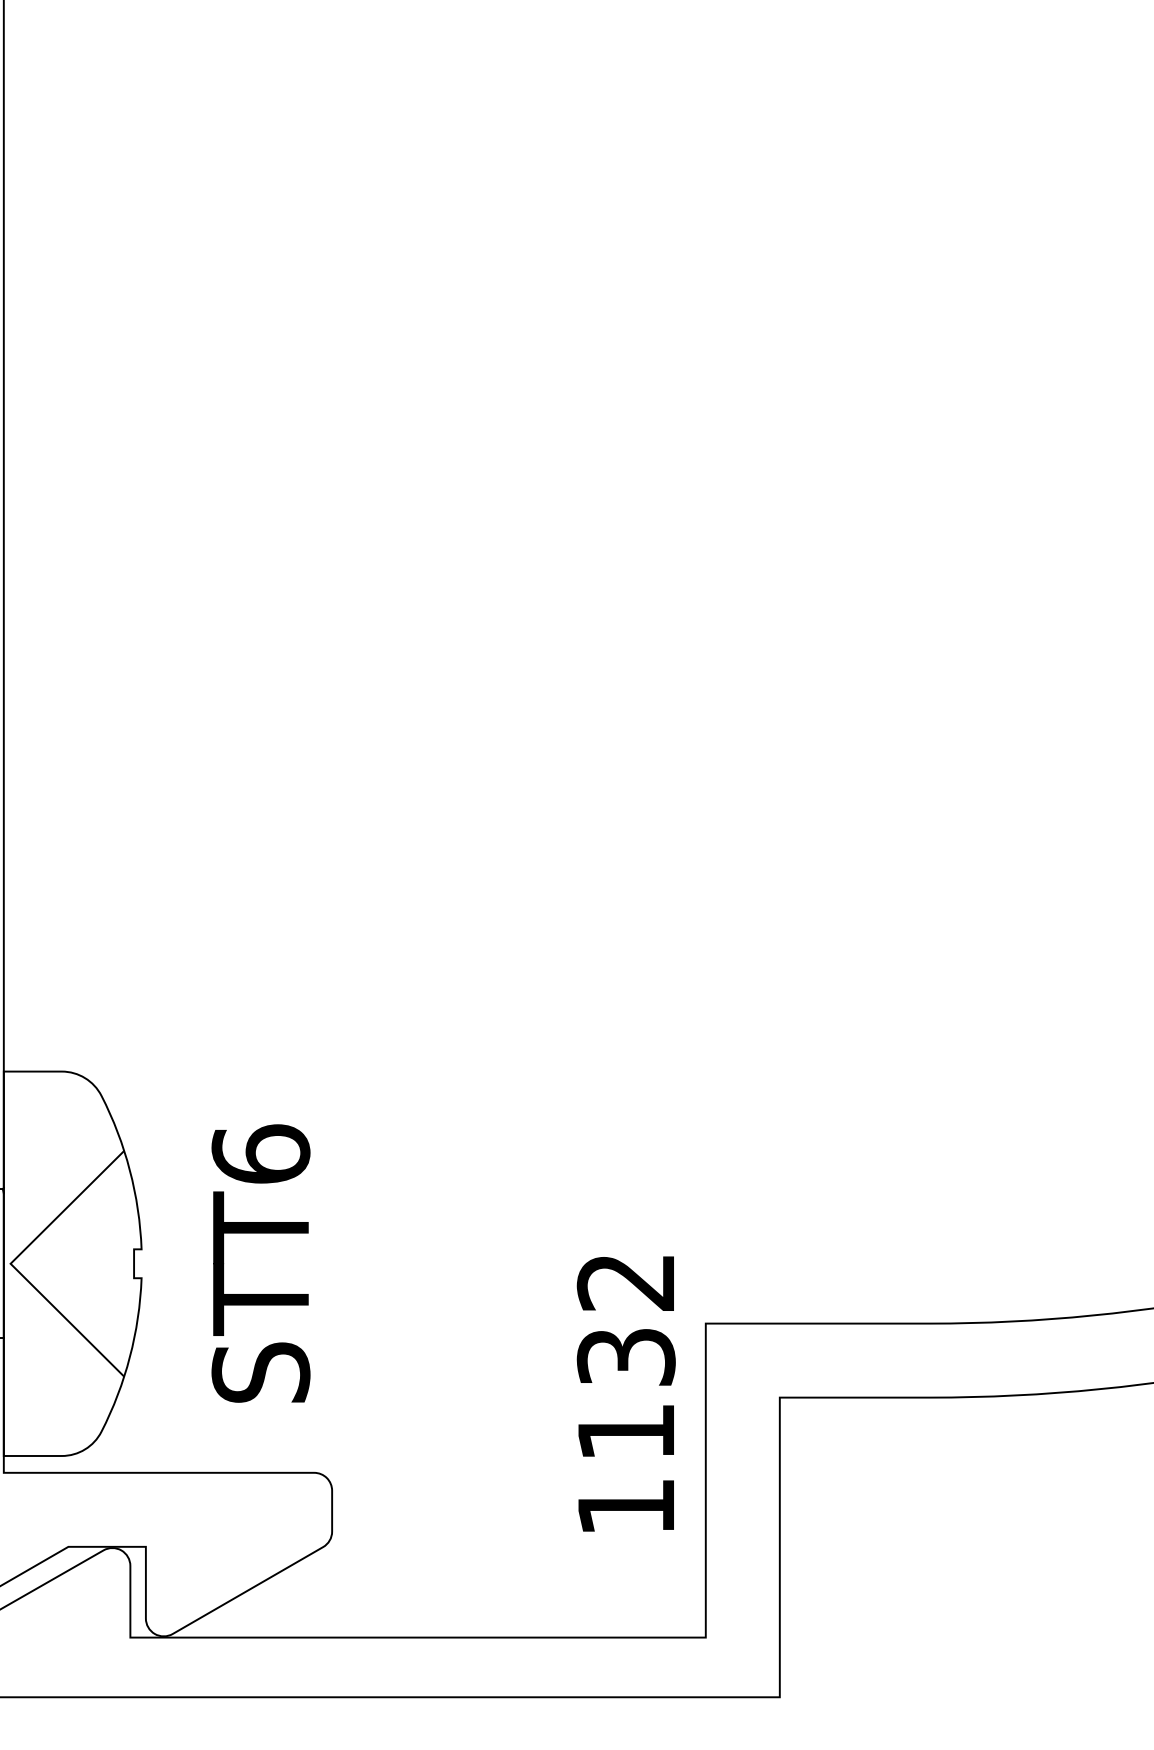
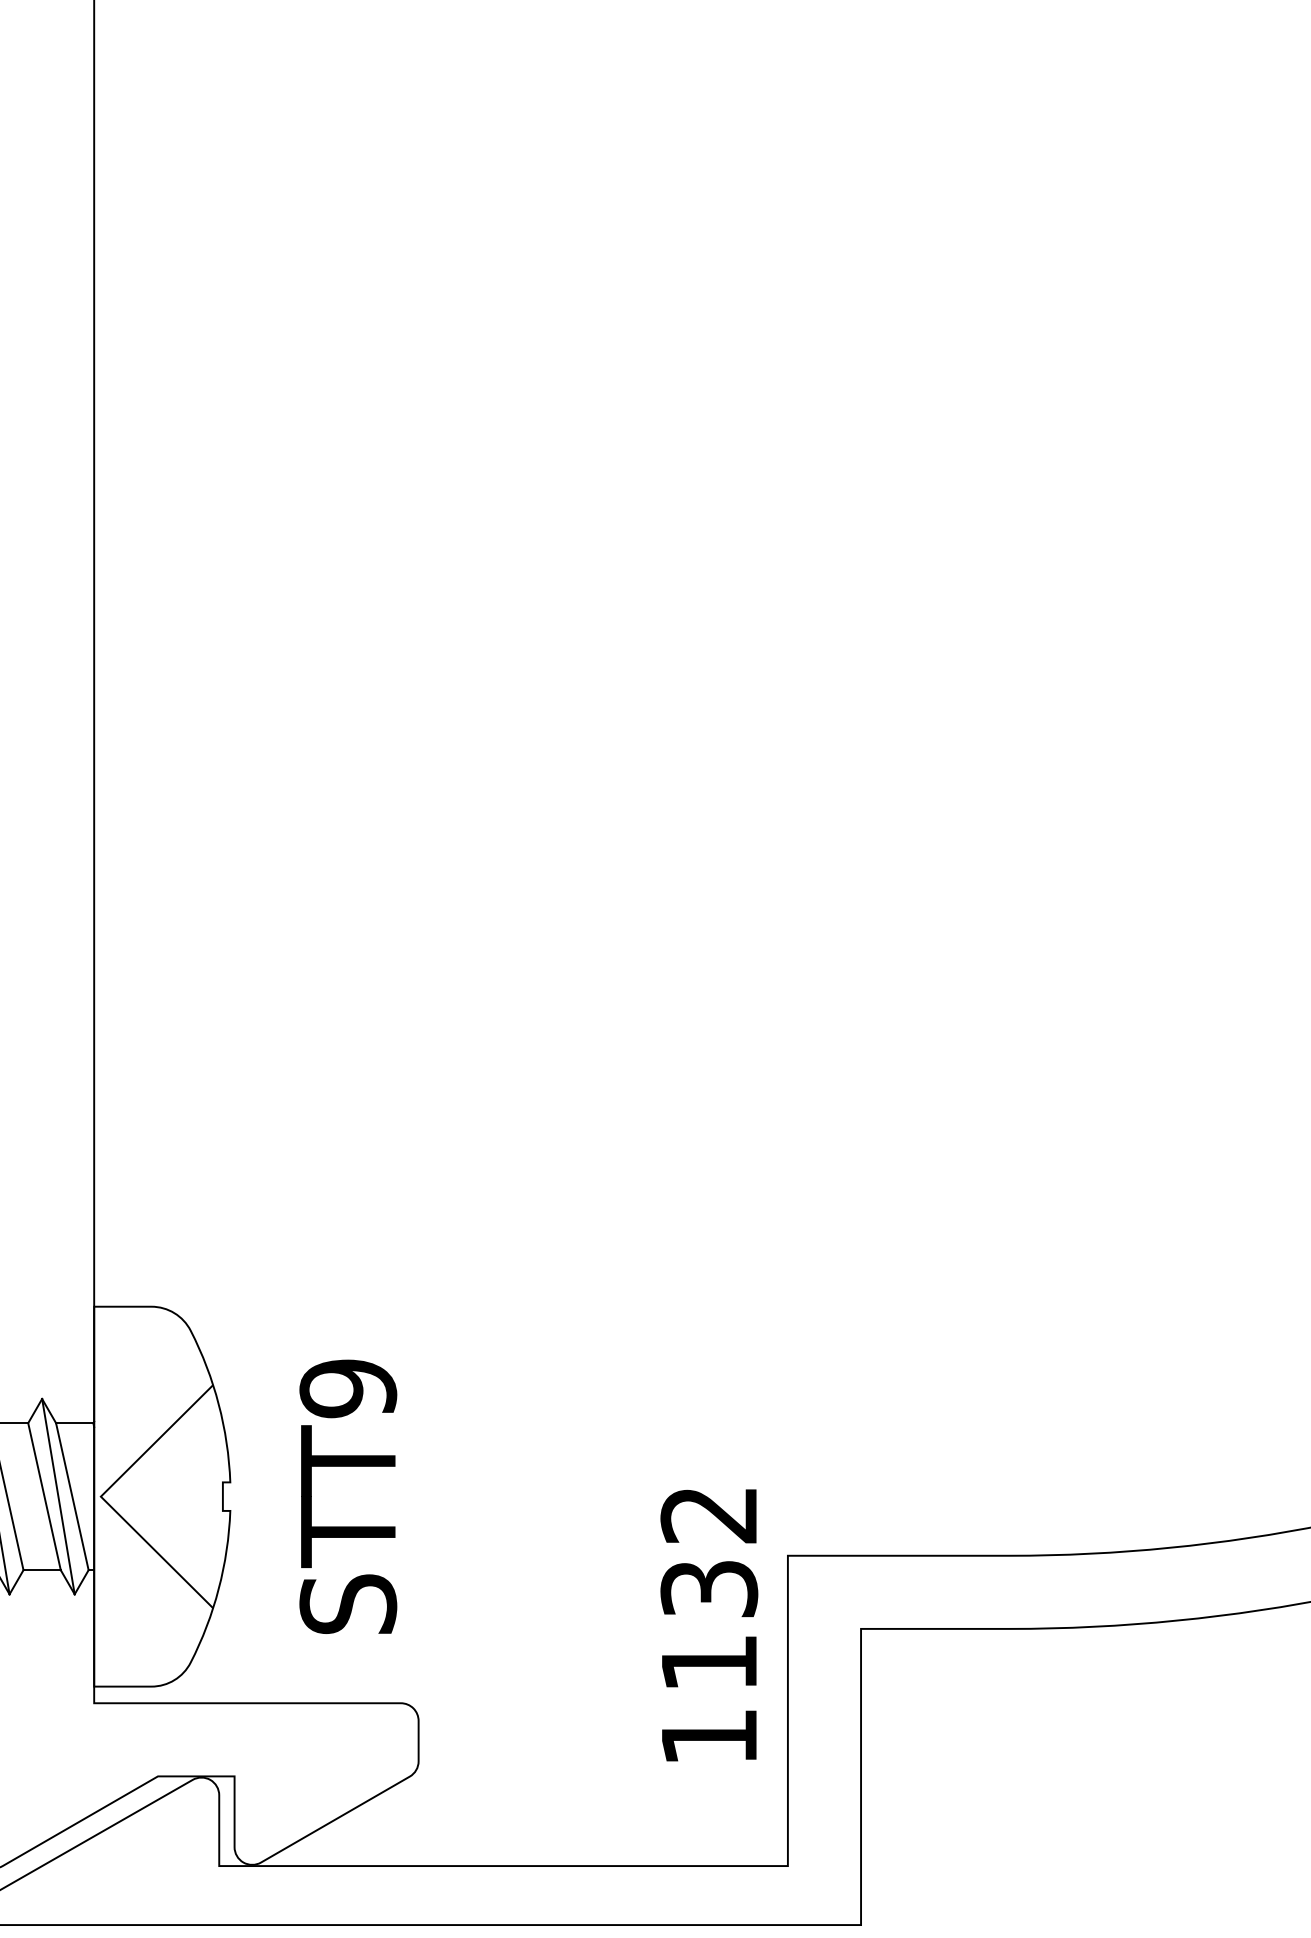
text: (261, 1154) -> (348, 1388), STT6 -> STT9

